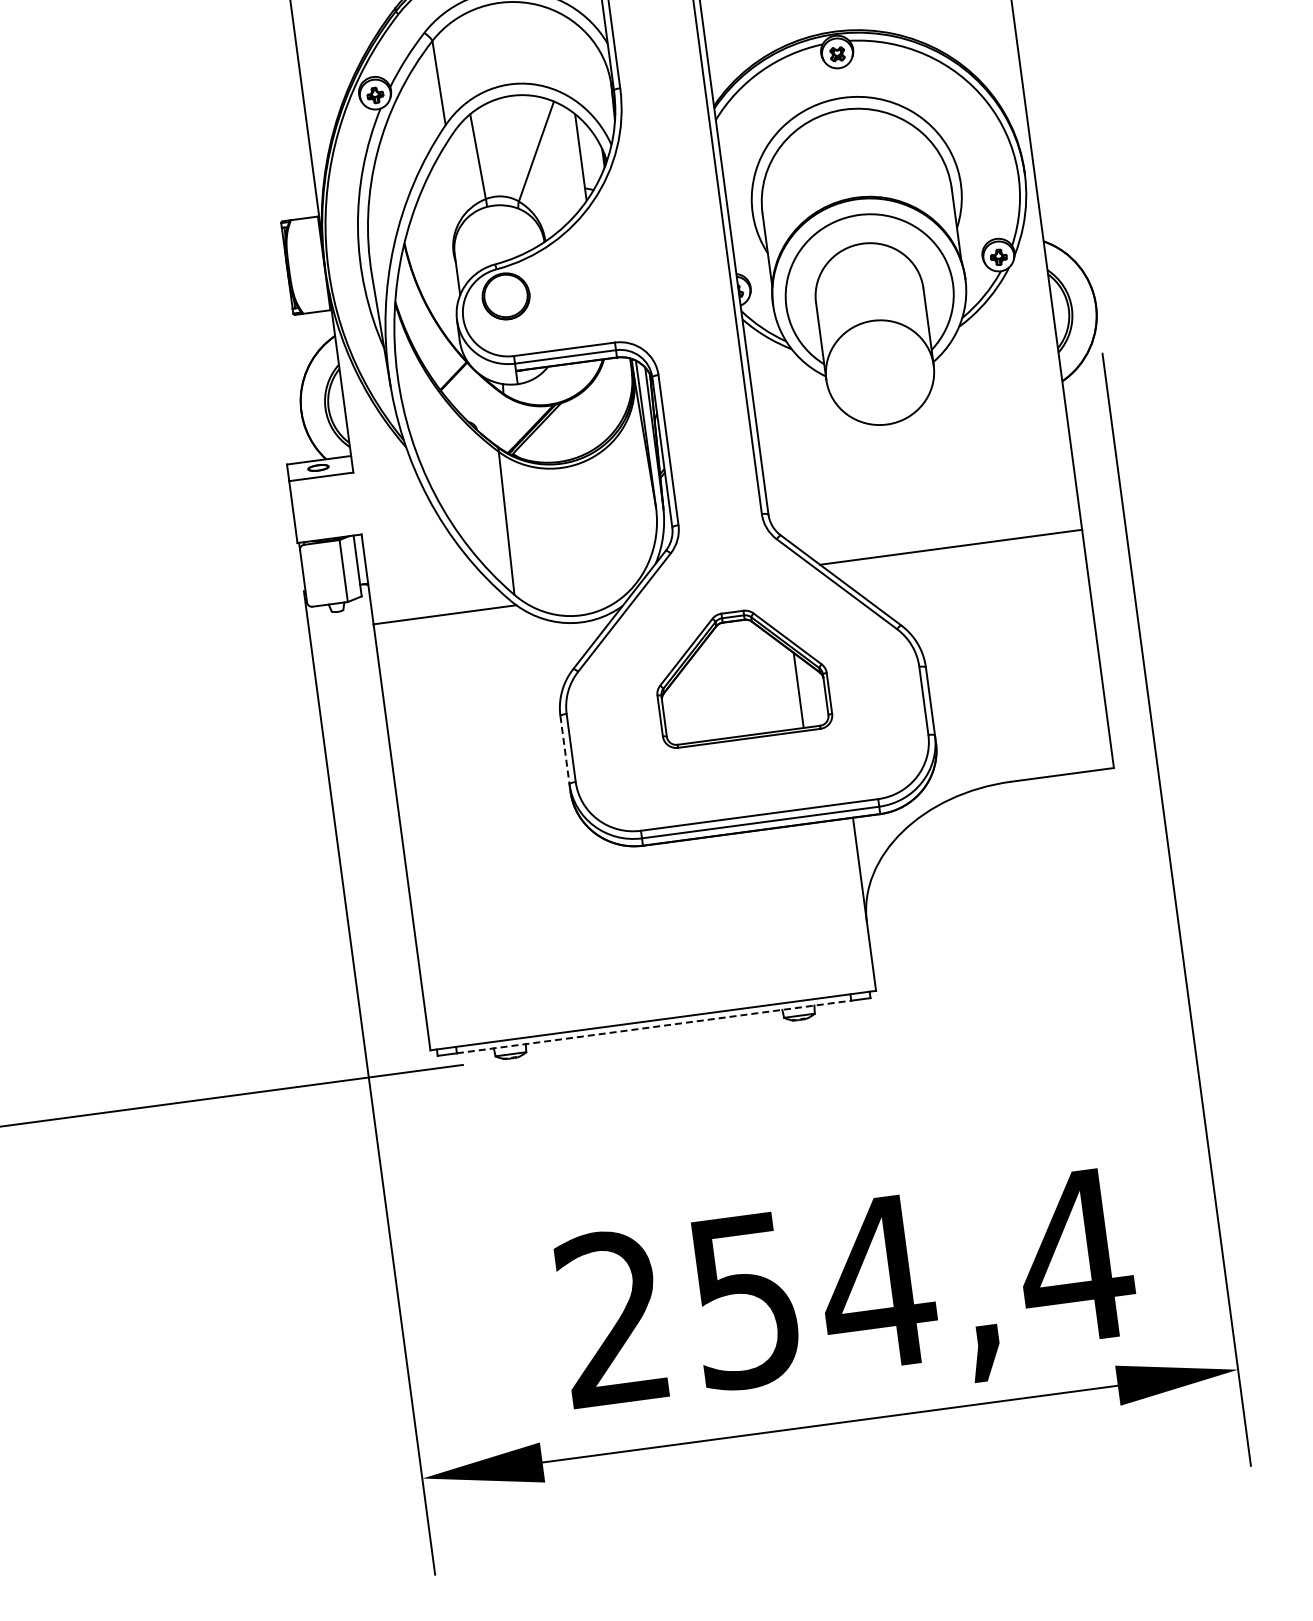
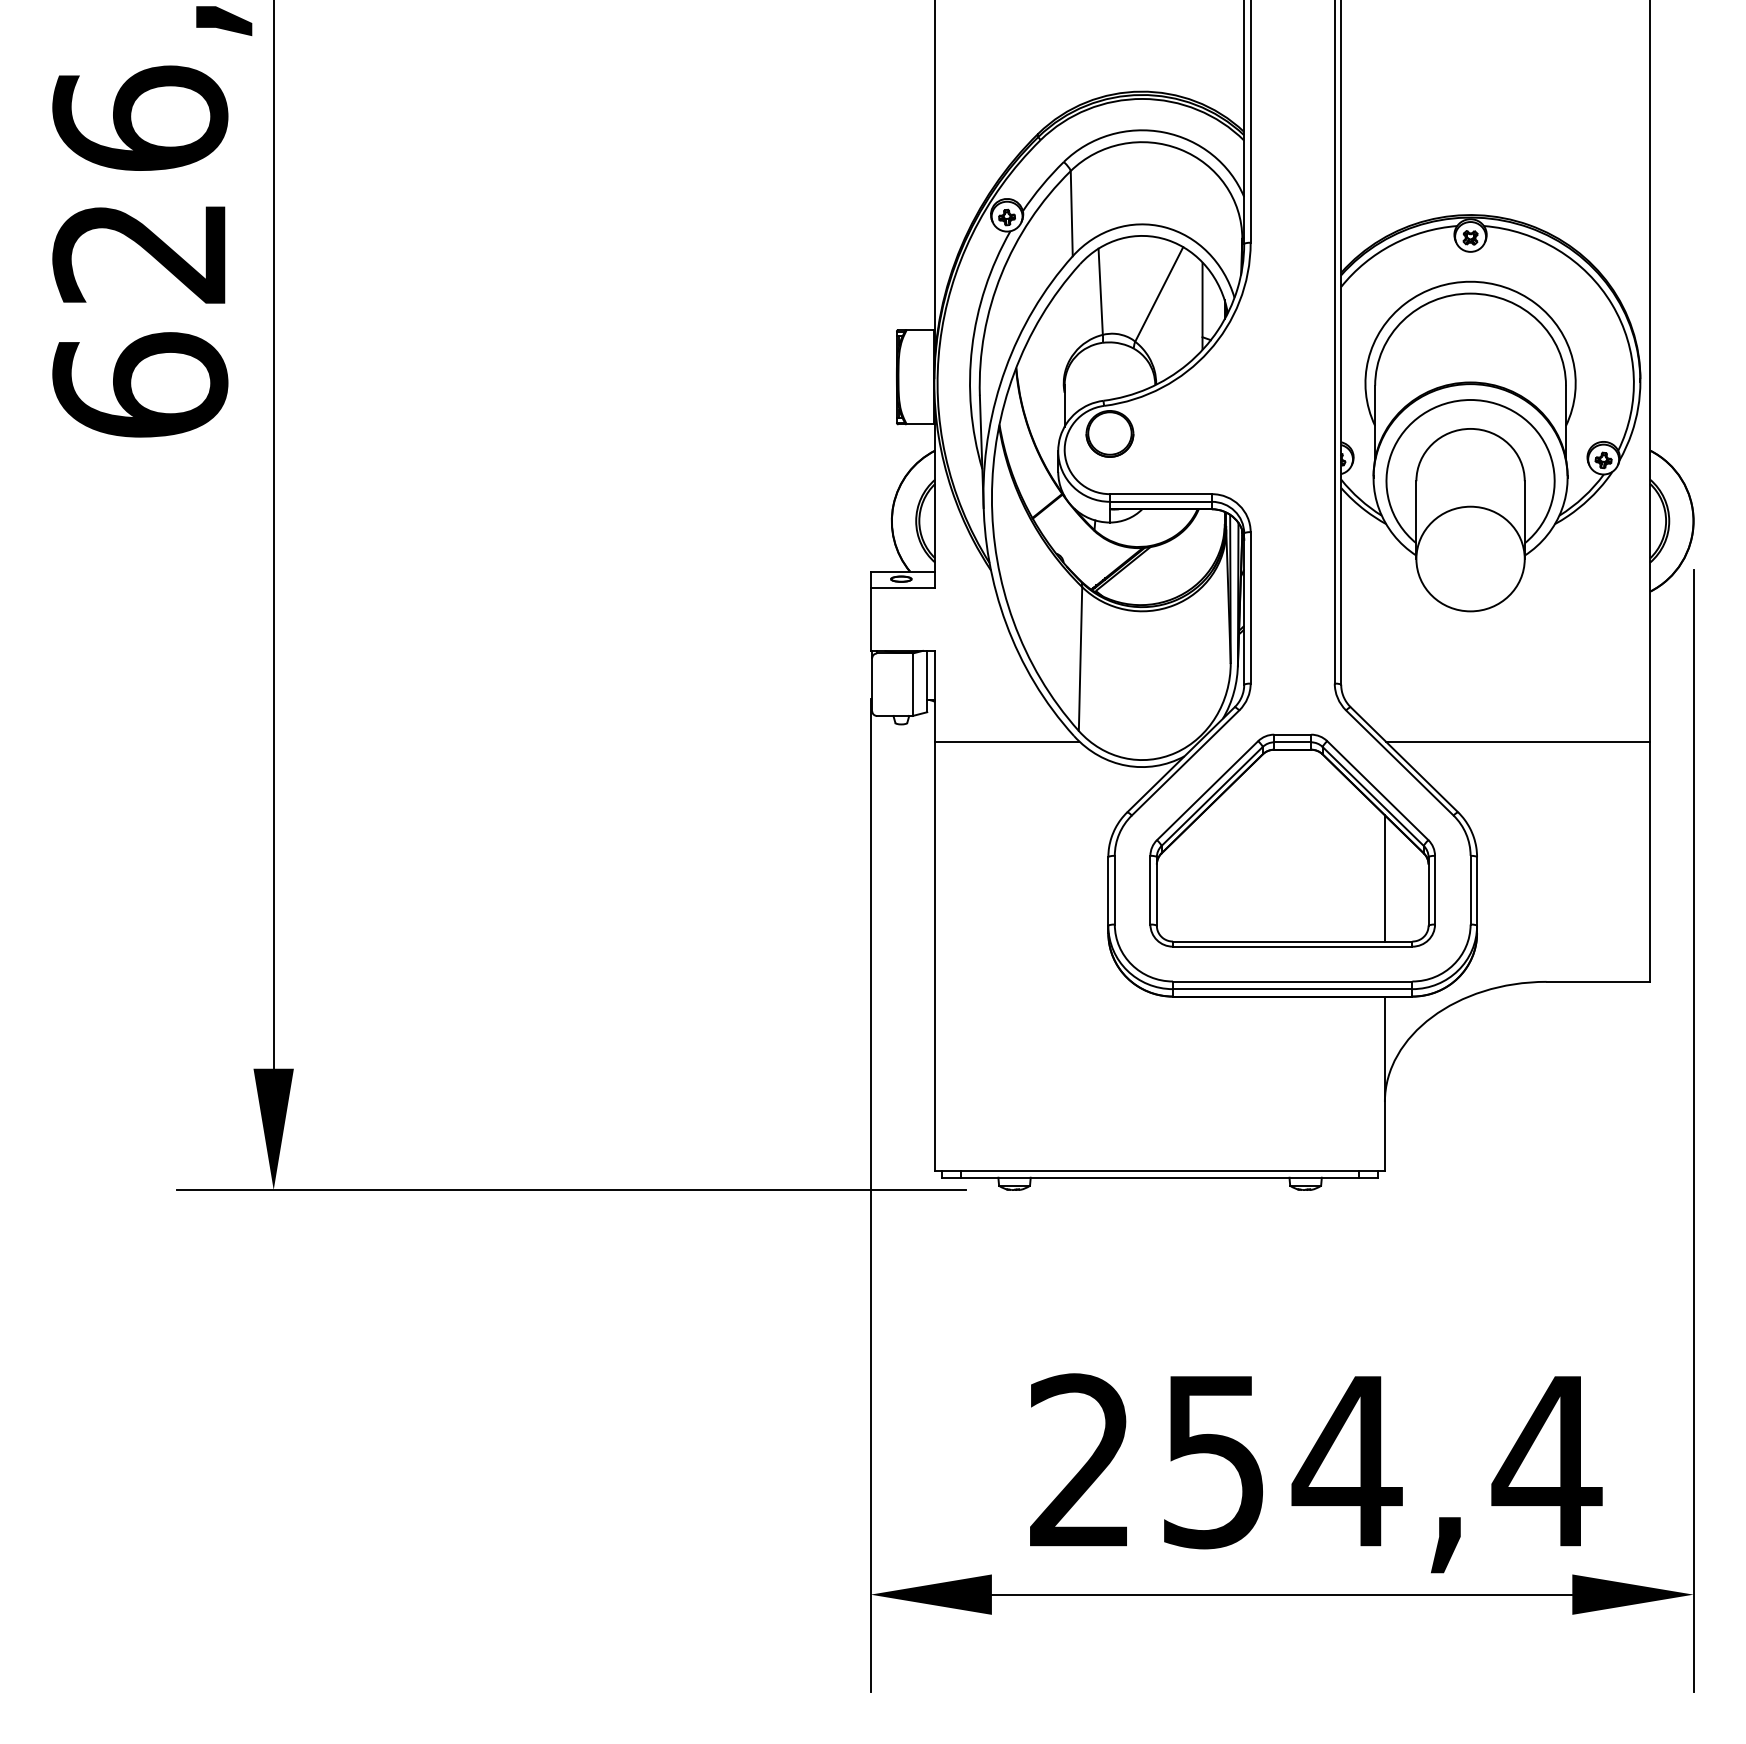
part: (740, 675) -> (1292, 840), size x1.67
line: (565, 751) -> (1108, 892), dashed -> solid
line: (654, 1026) -> (1160, 1177), dashed -> solid

